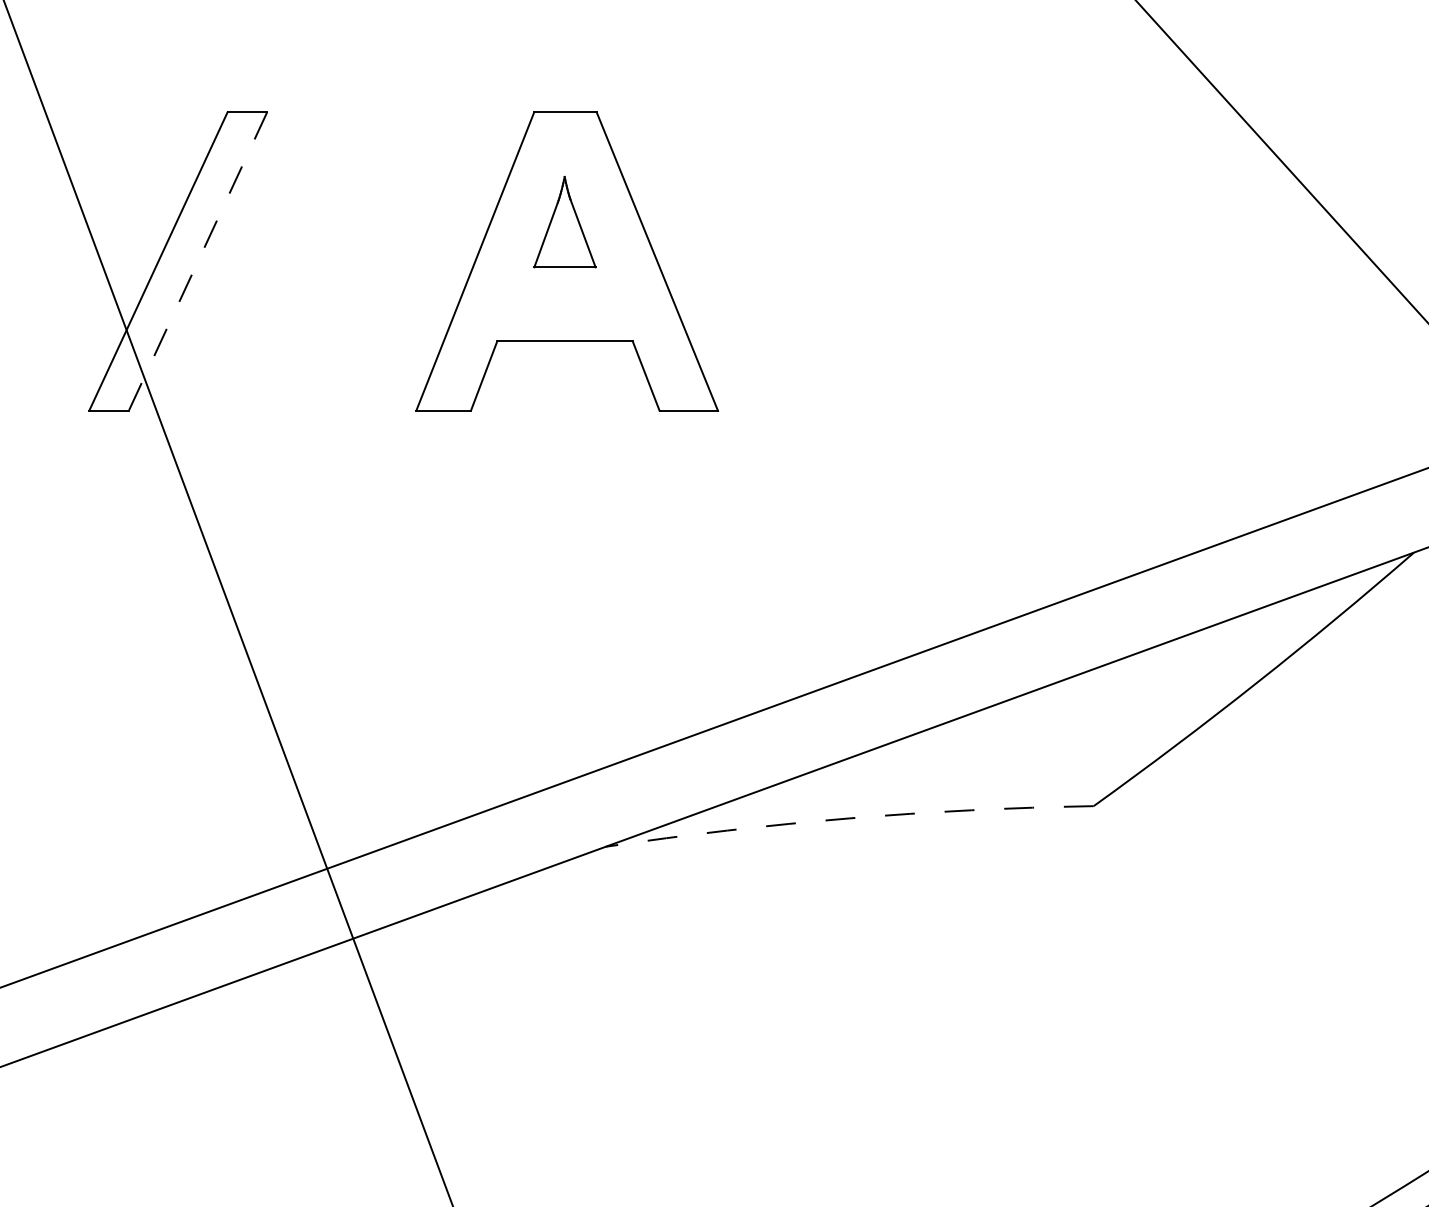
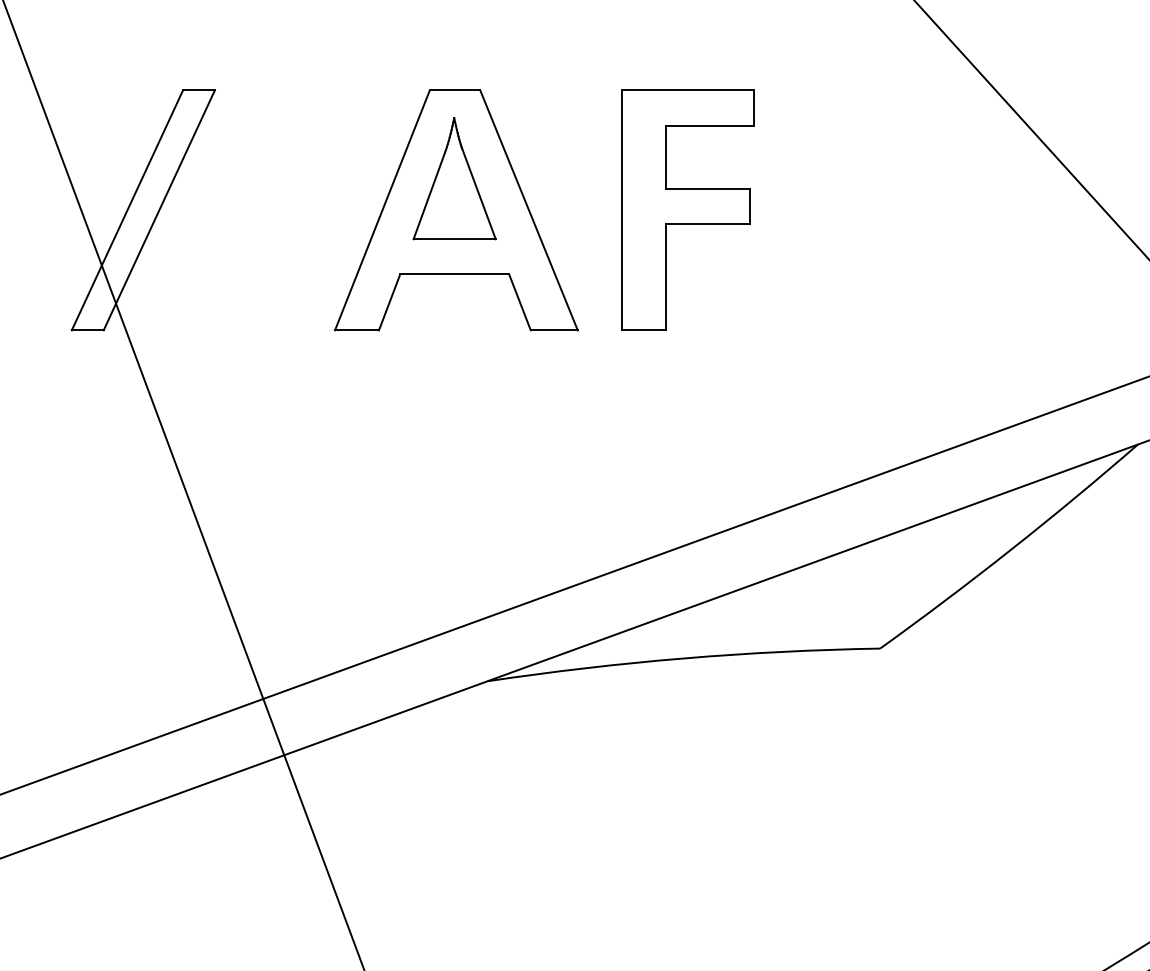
part: (564, 221) -> (454, 178), size x1.67
part: (855, 261) -> (688, 210), added
line: (197, 262) -> (158, 211), dashed -> solid
arc: (849, 818) -> (683, 658), dashed -> solid

